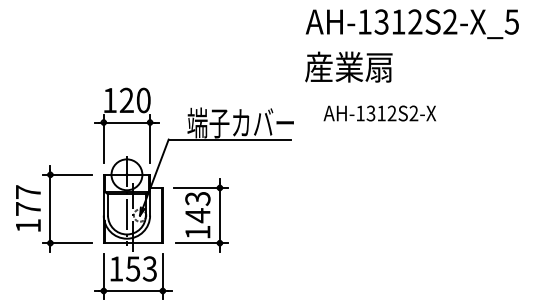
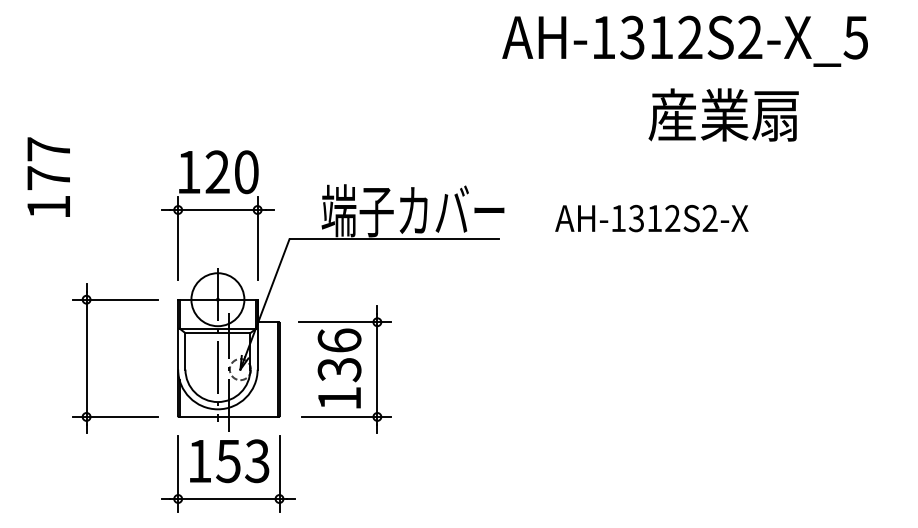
text: (411, 24) -> (683, 41), moved
text: (348, 66) -> (723, 113), moved
text: (379, 113) -> (651, 218), moved
text: (197, 207) -> (338, 355), 143 -> 136
text: (28, 208) -> (49, 177), moved

